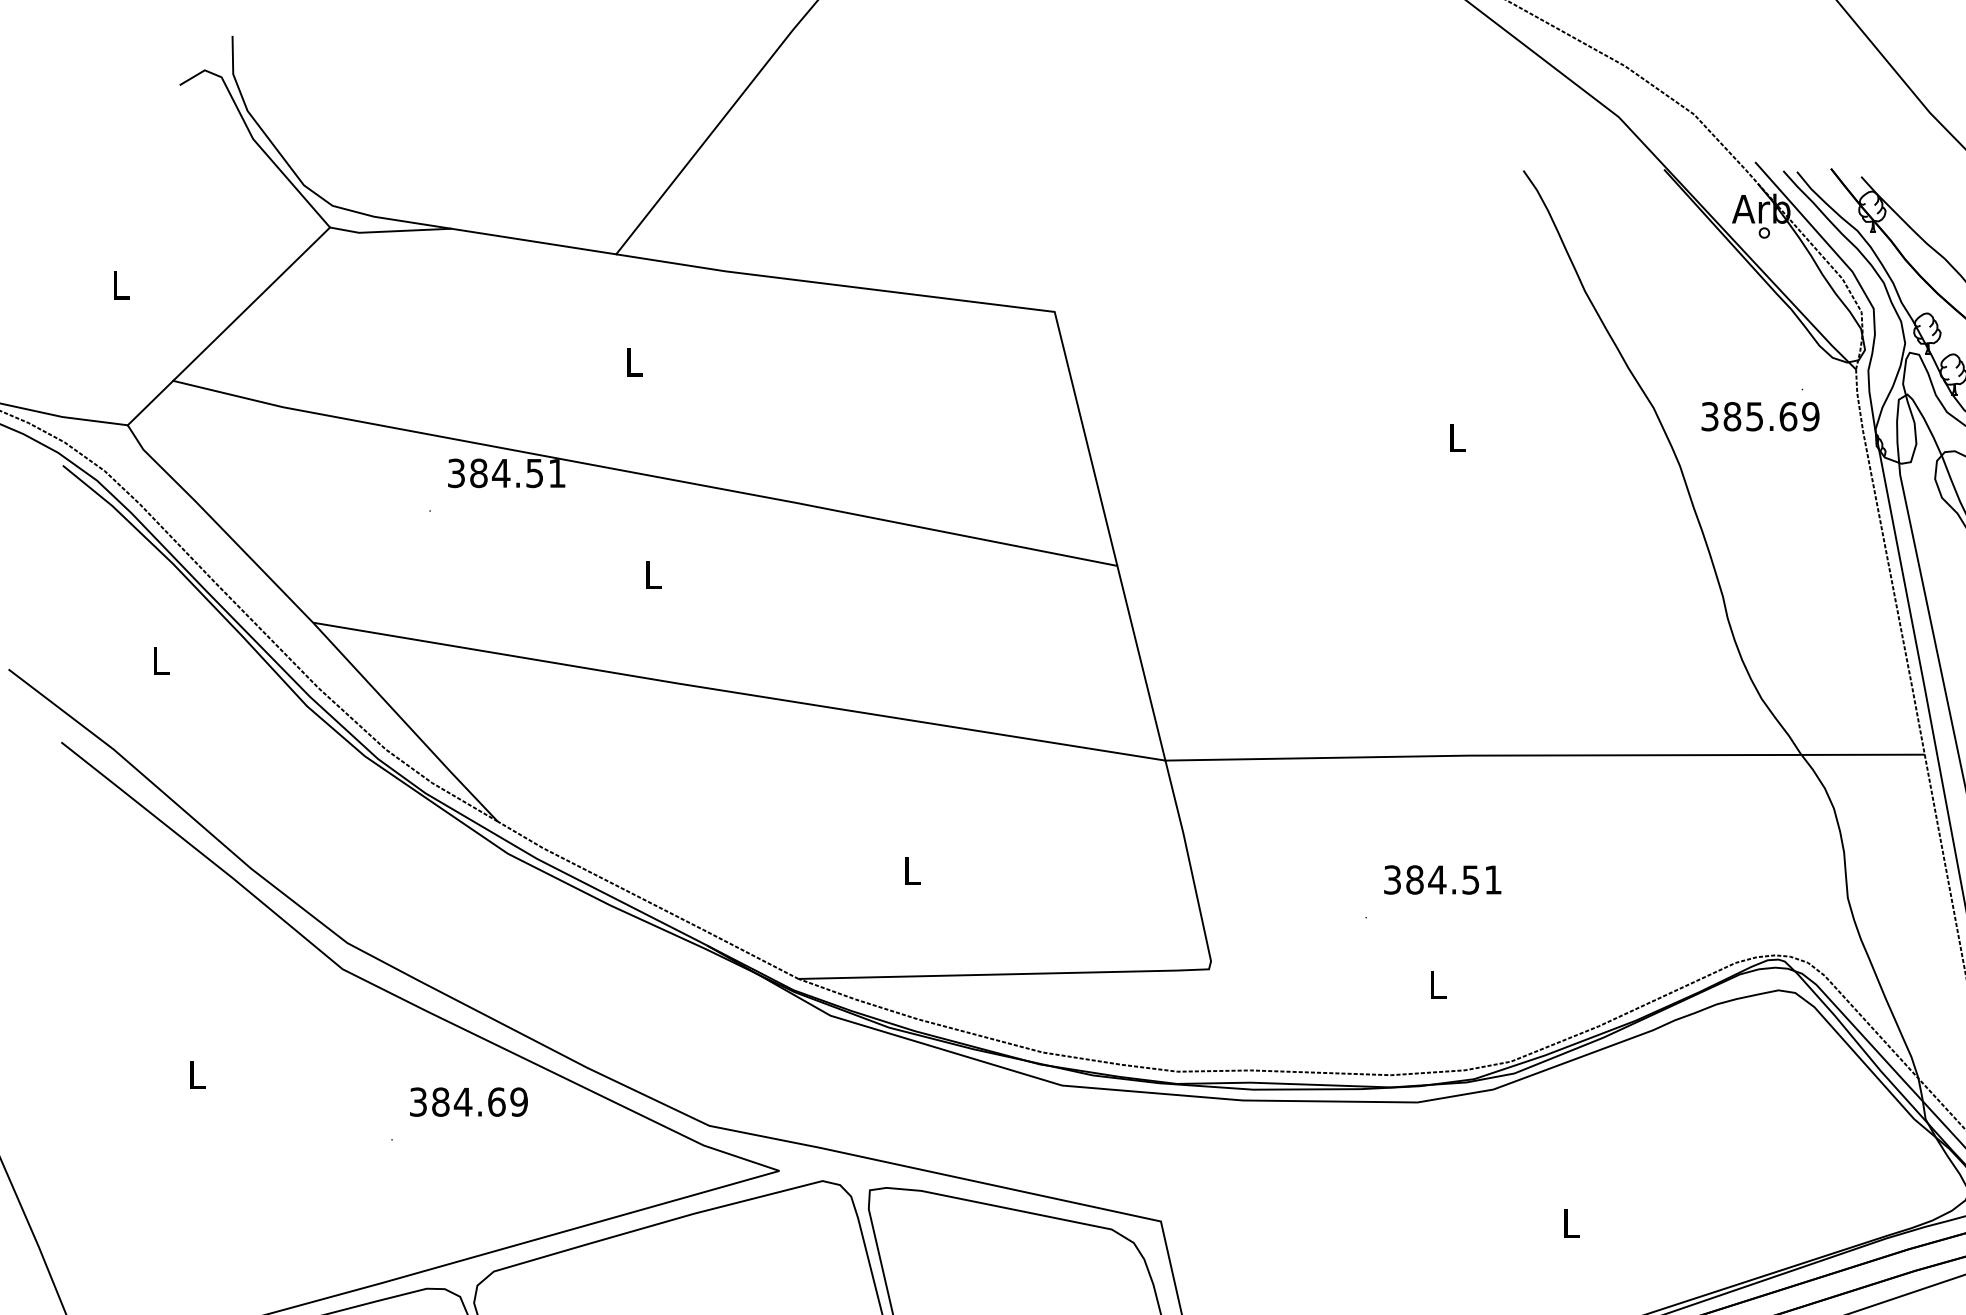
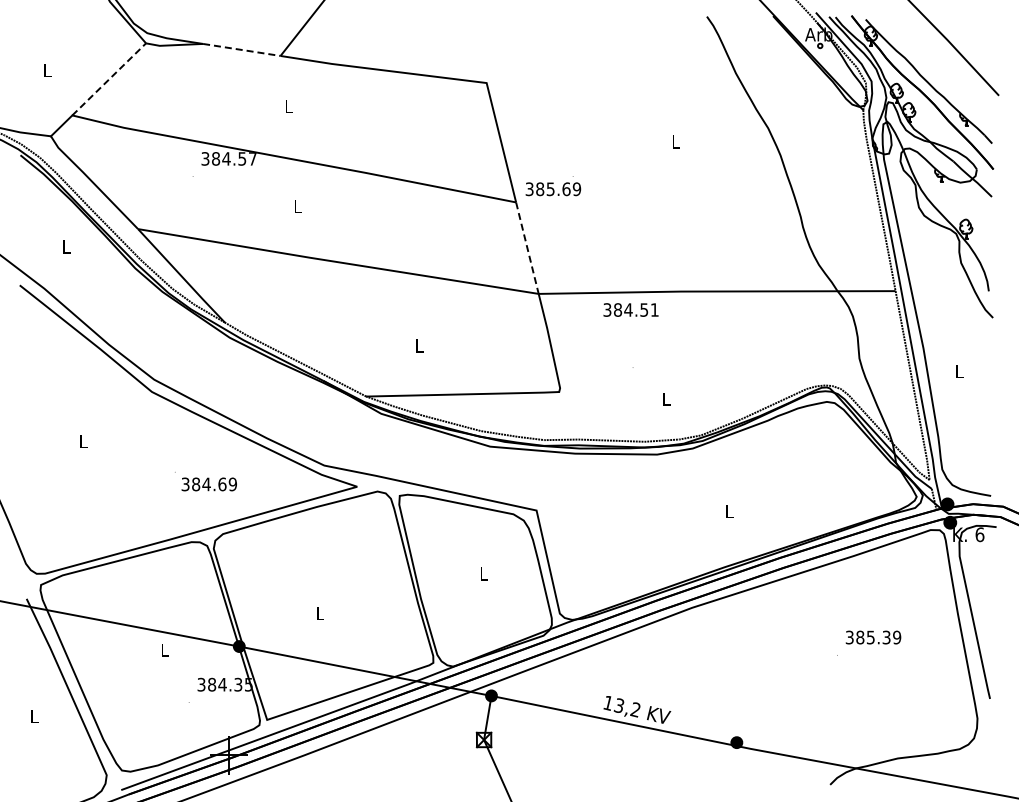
line: (535, 242) -> (242, 50), solid -> dashed
line: (252, 304) -> (109, 79), solid -> dashed
text: (1760, 410) -> (553, 186), moved
text: (556, 472) -> (252, 158), 384.51 -> 384.57
line: (1141, 663) -> (527, 248), solid -> dashed
text: (1441, 878) -> (630, 309), moved
text: (467, 1102) -> (208, 484), moved

